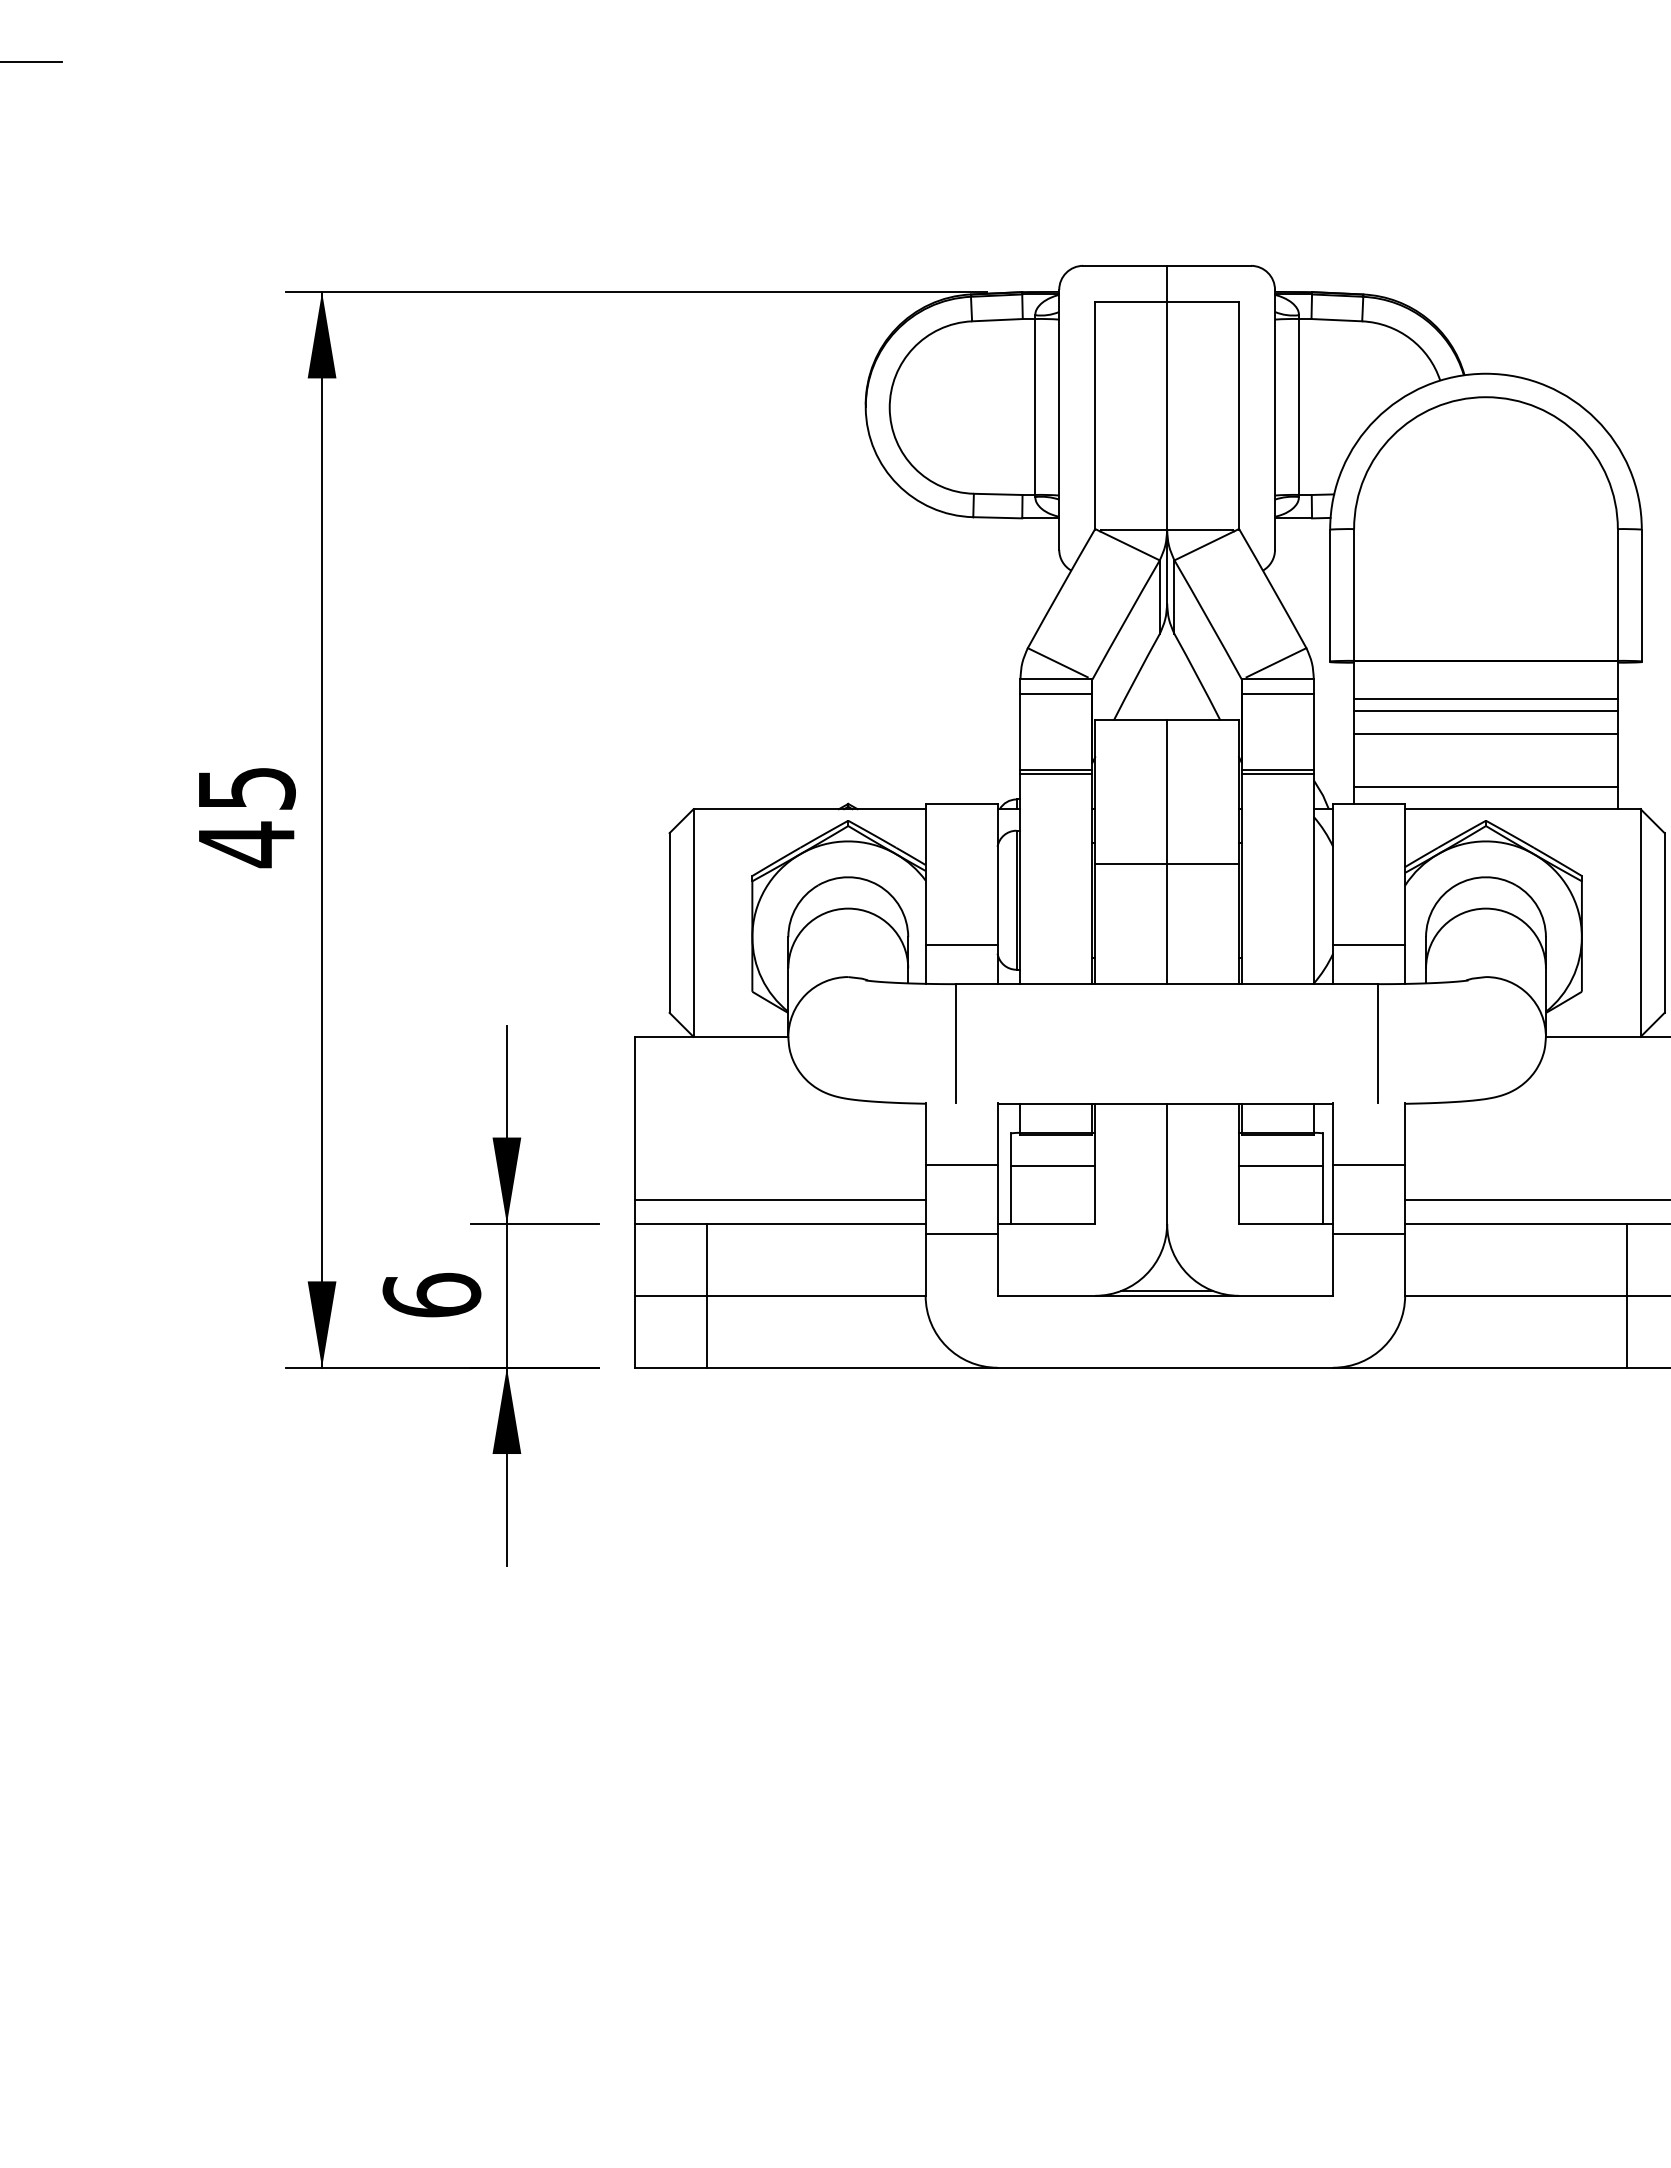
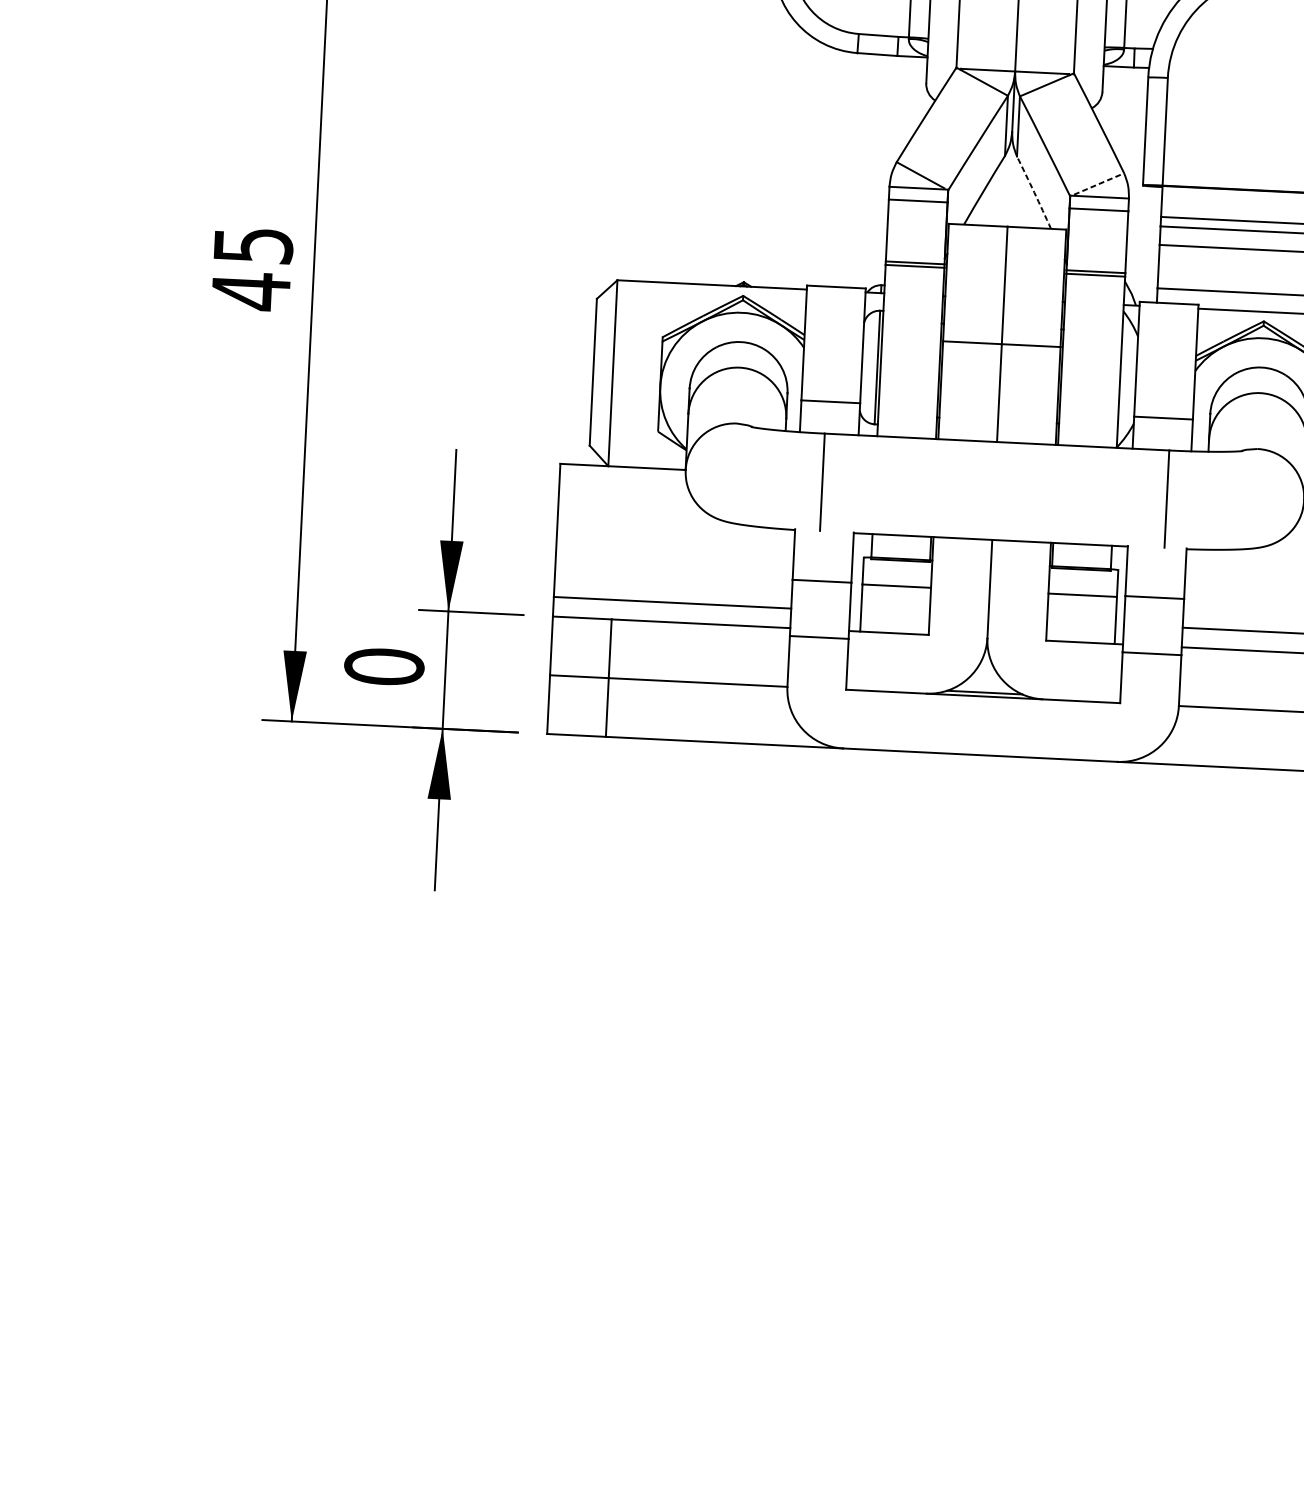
line: (1276, 662) -> (1099, 183), solid -> dashed
arc: (1197, 677) -> (1034, 192), solid -> dashed
text: (431, 1294) -> (384, 666), 6 -> 0

